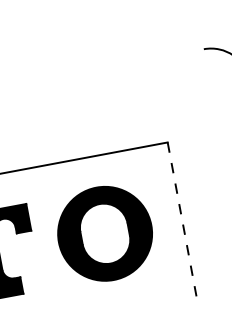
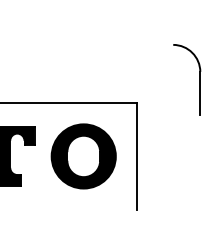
line: (182, 217) -> (137, 155), dashed -> solid

